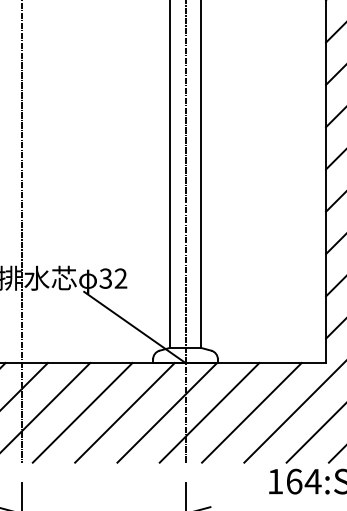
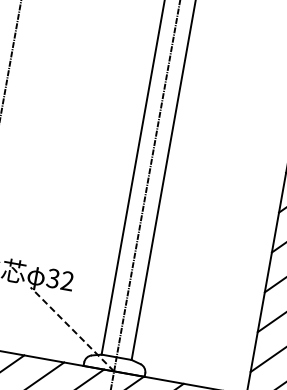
line: (134, 327) -> (72, 329), solid -> dashed

